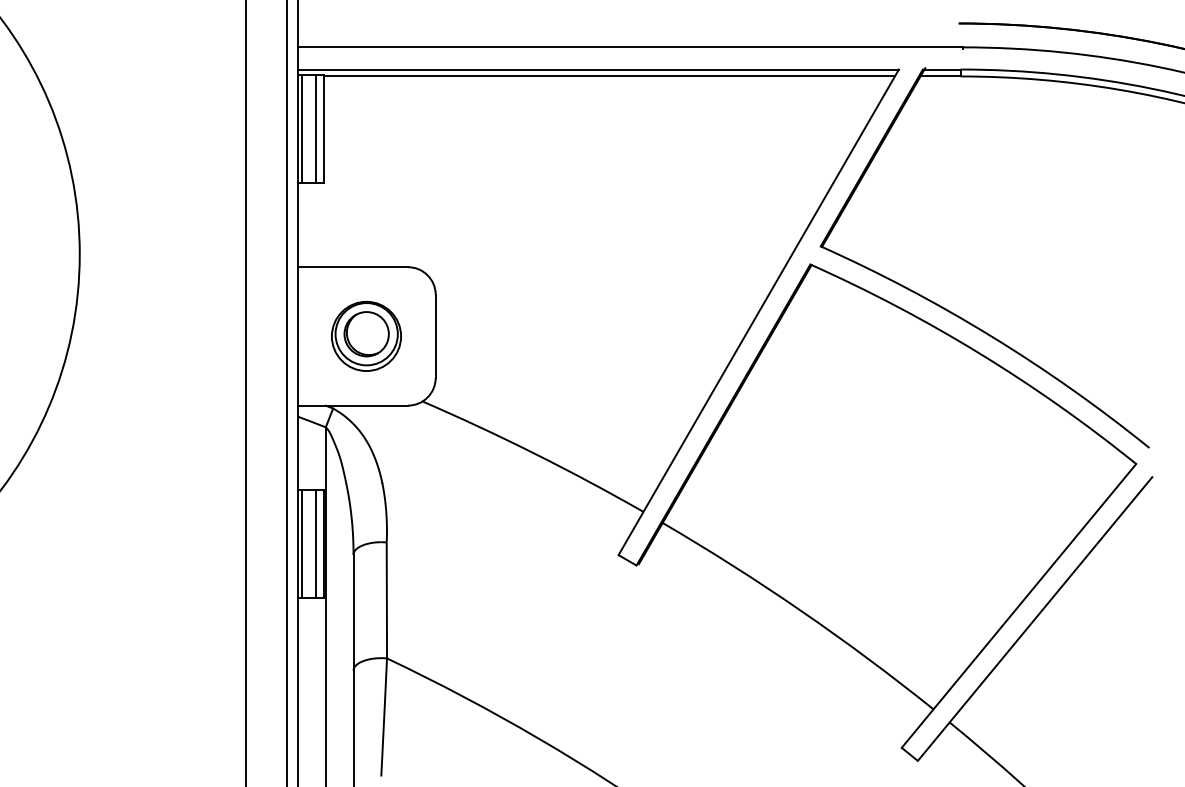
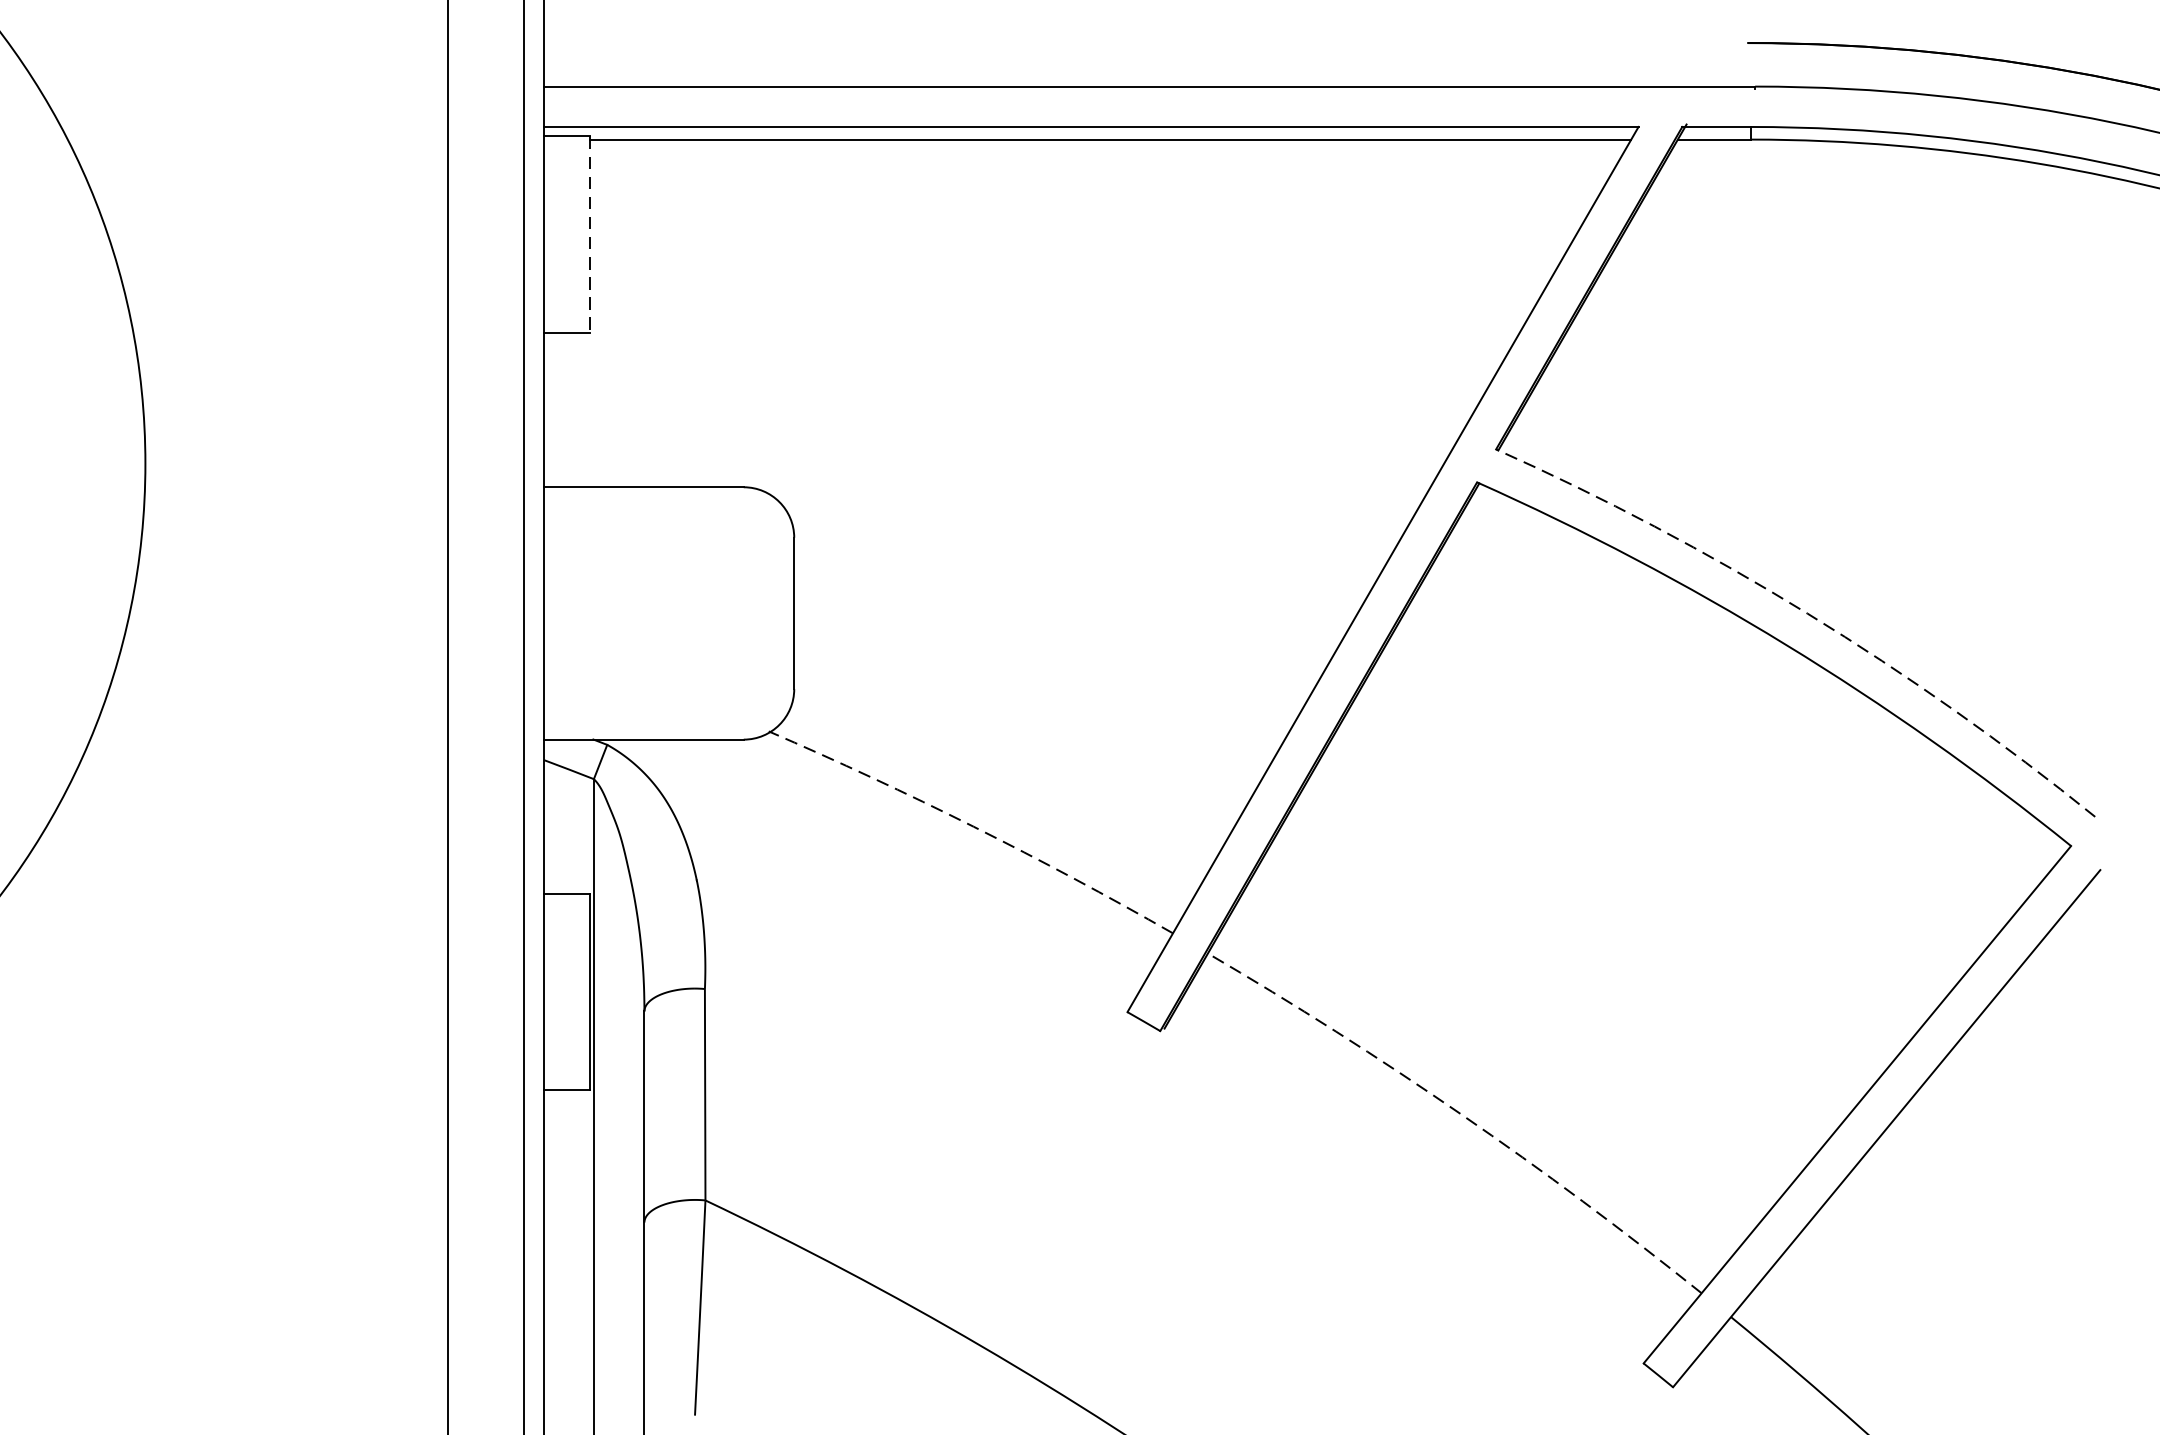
line: (301, 128) -> (549, 234), removed
line: (316, 128) -> (576, 234), removed
line: (323, 128) -> (589, 234), solid -> dashed
part: (366, 335) -> (668, 611), removed
arc: (991, 336) -> (1807, 613), solid -> dashed
arc: (534, 453) -> (974, 826), solid -> dashed
line: (301, 544) -> (549, 992), removed
line: (316, 544) -> (576, 992), removed
arc: (801, 611) -> (1460, 1114), solid -> dashed

